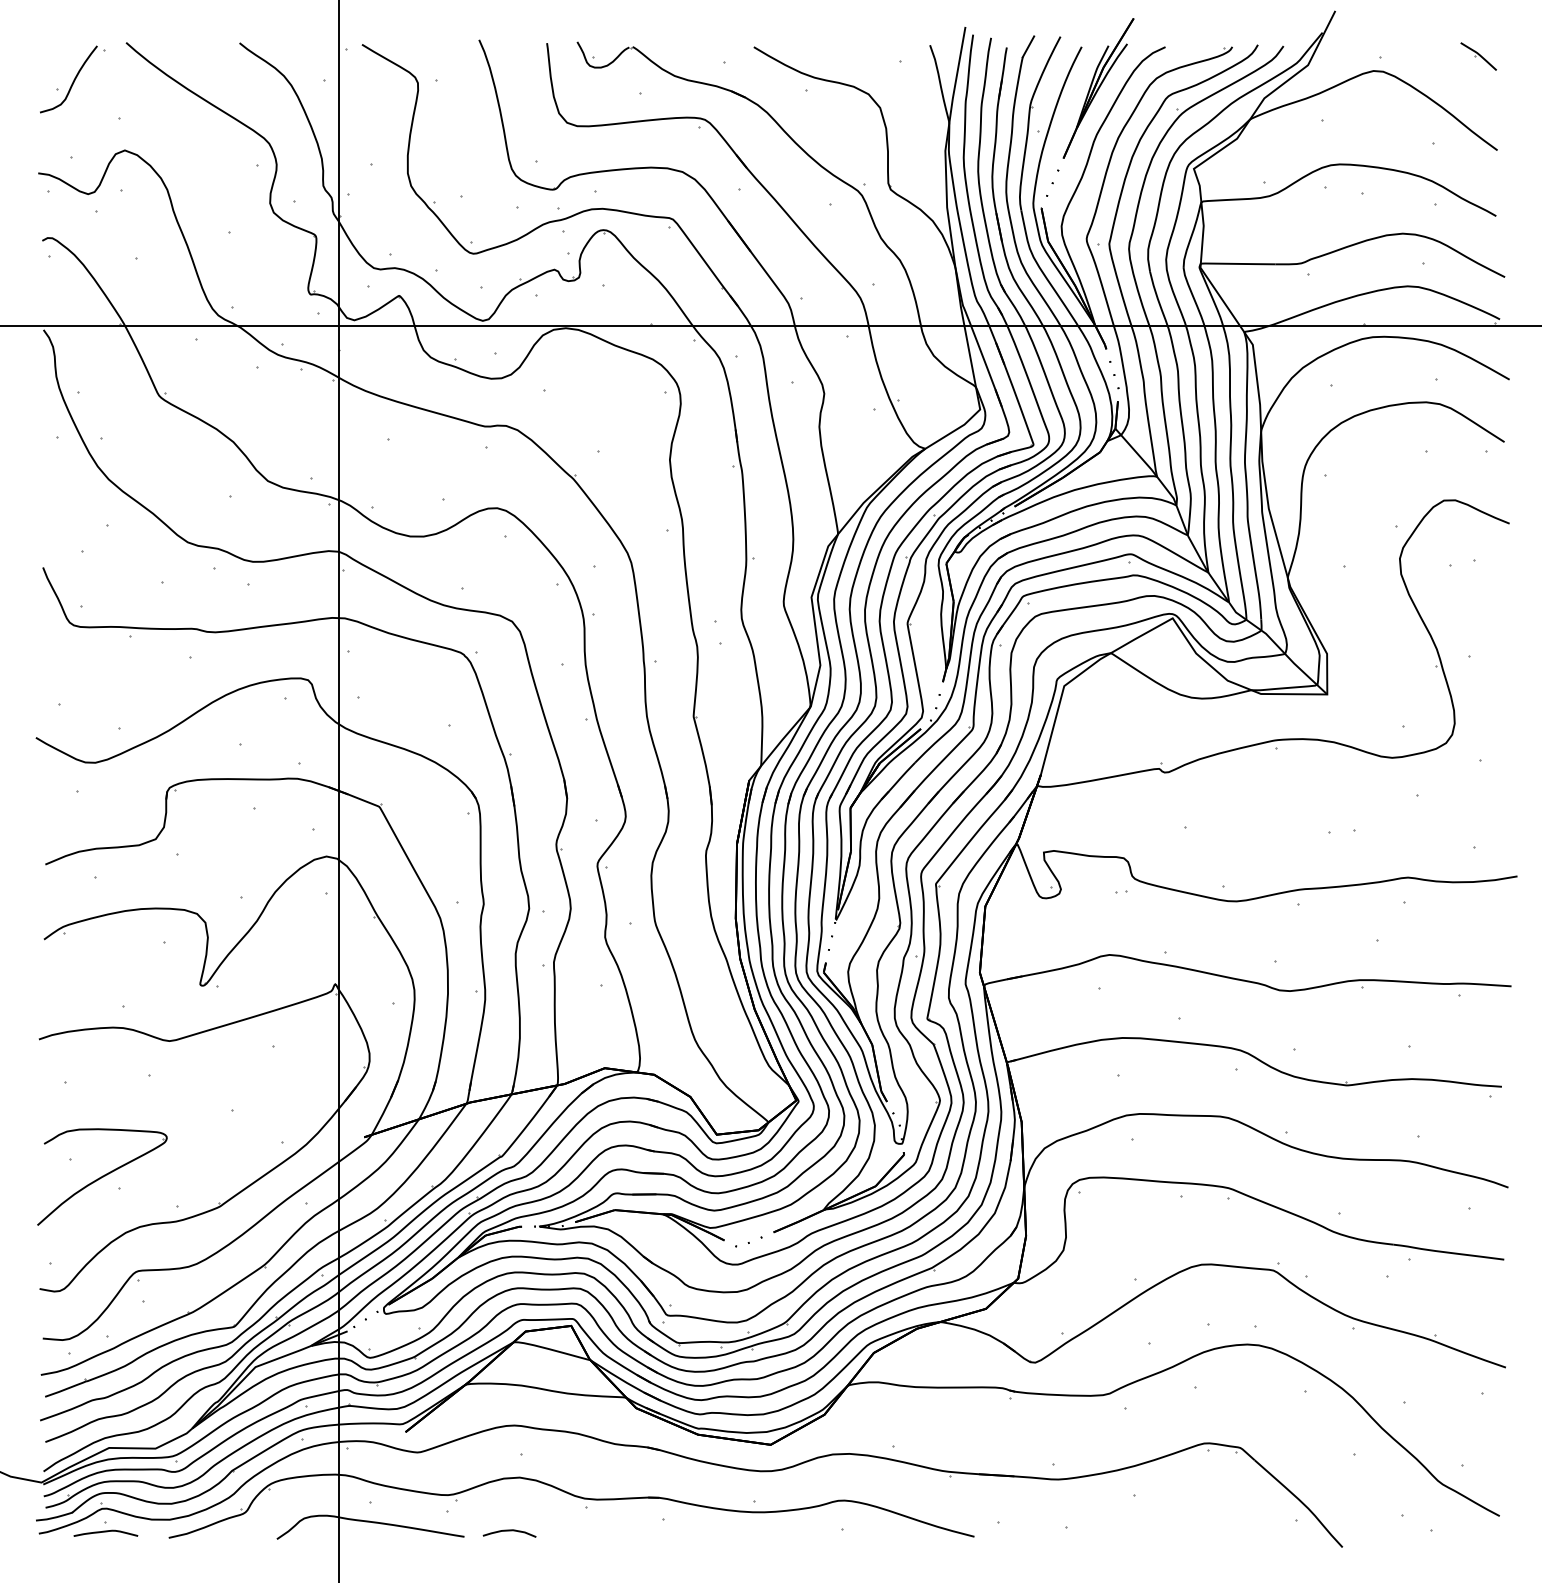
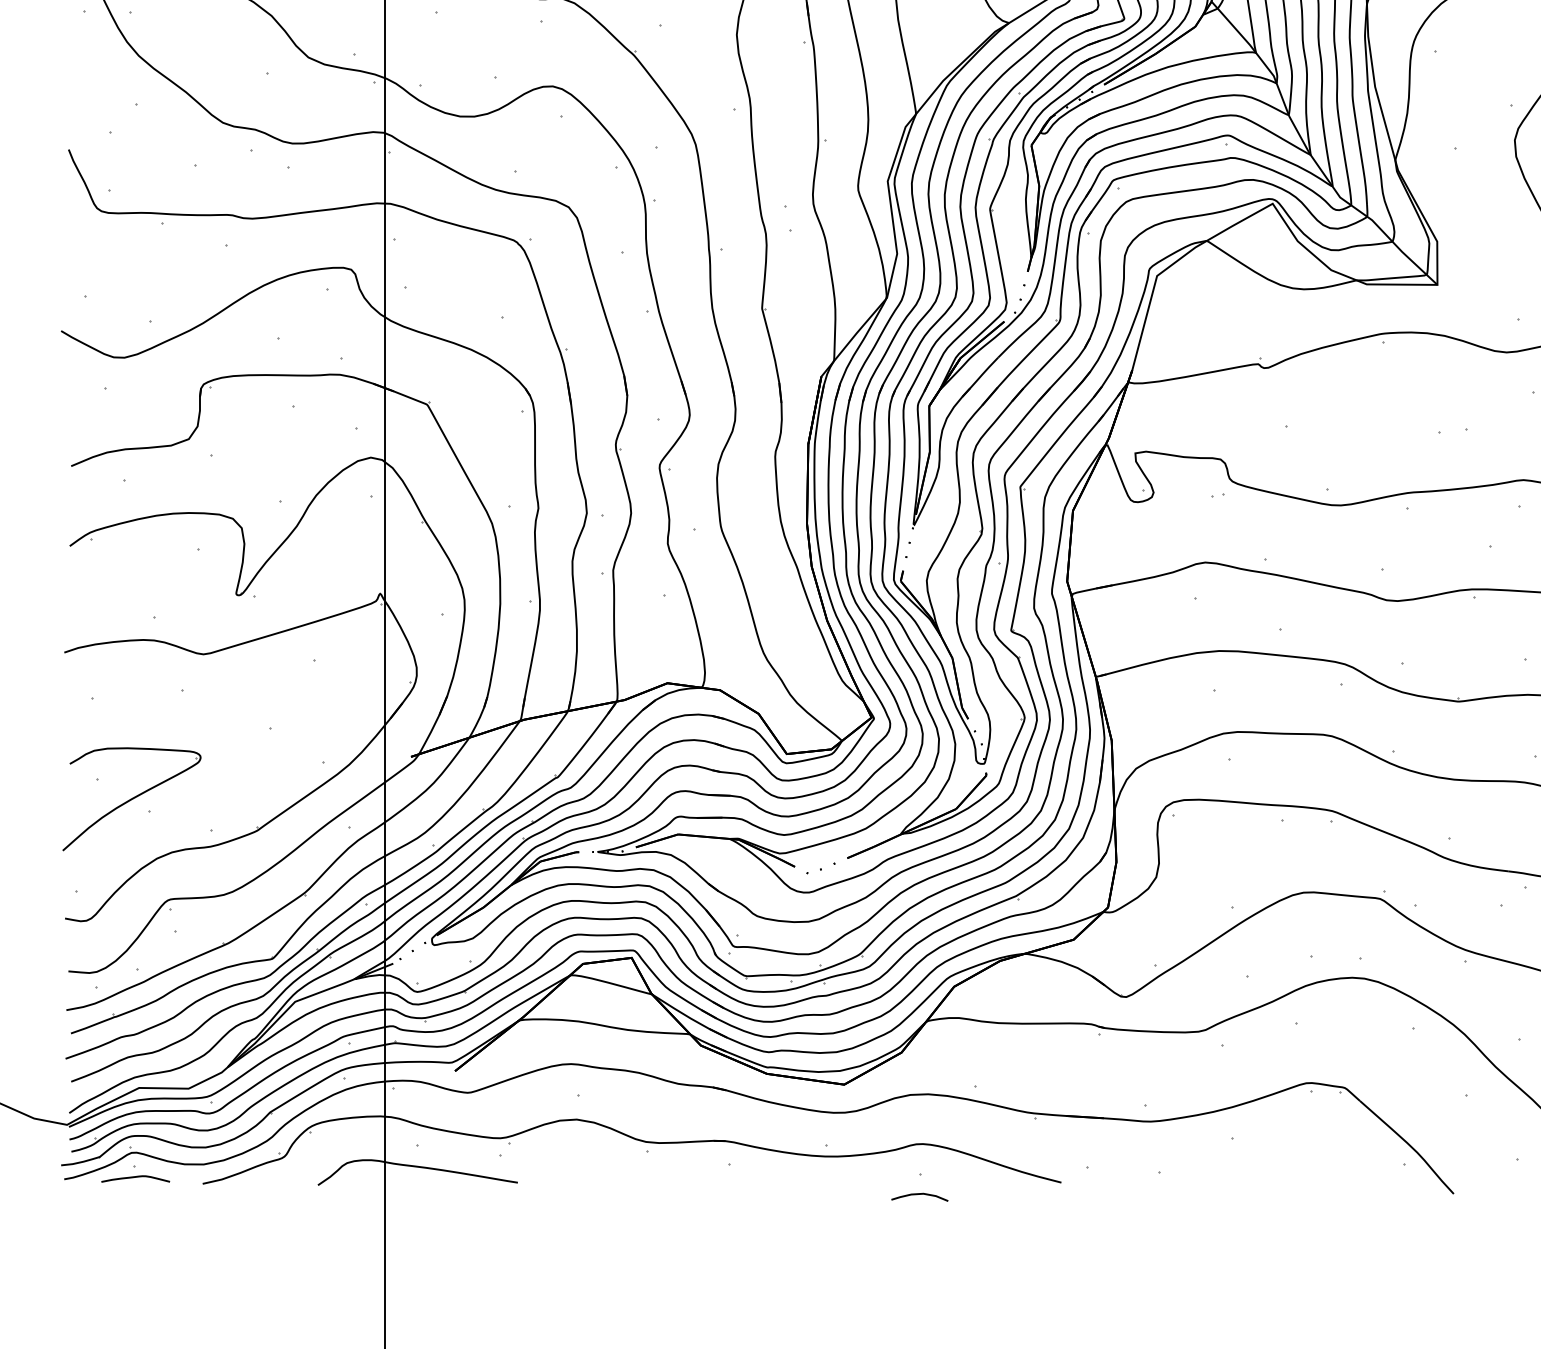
curve: (509, 1531) -> (919, 1195), moved

